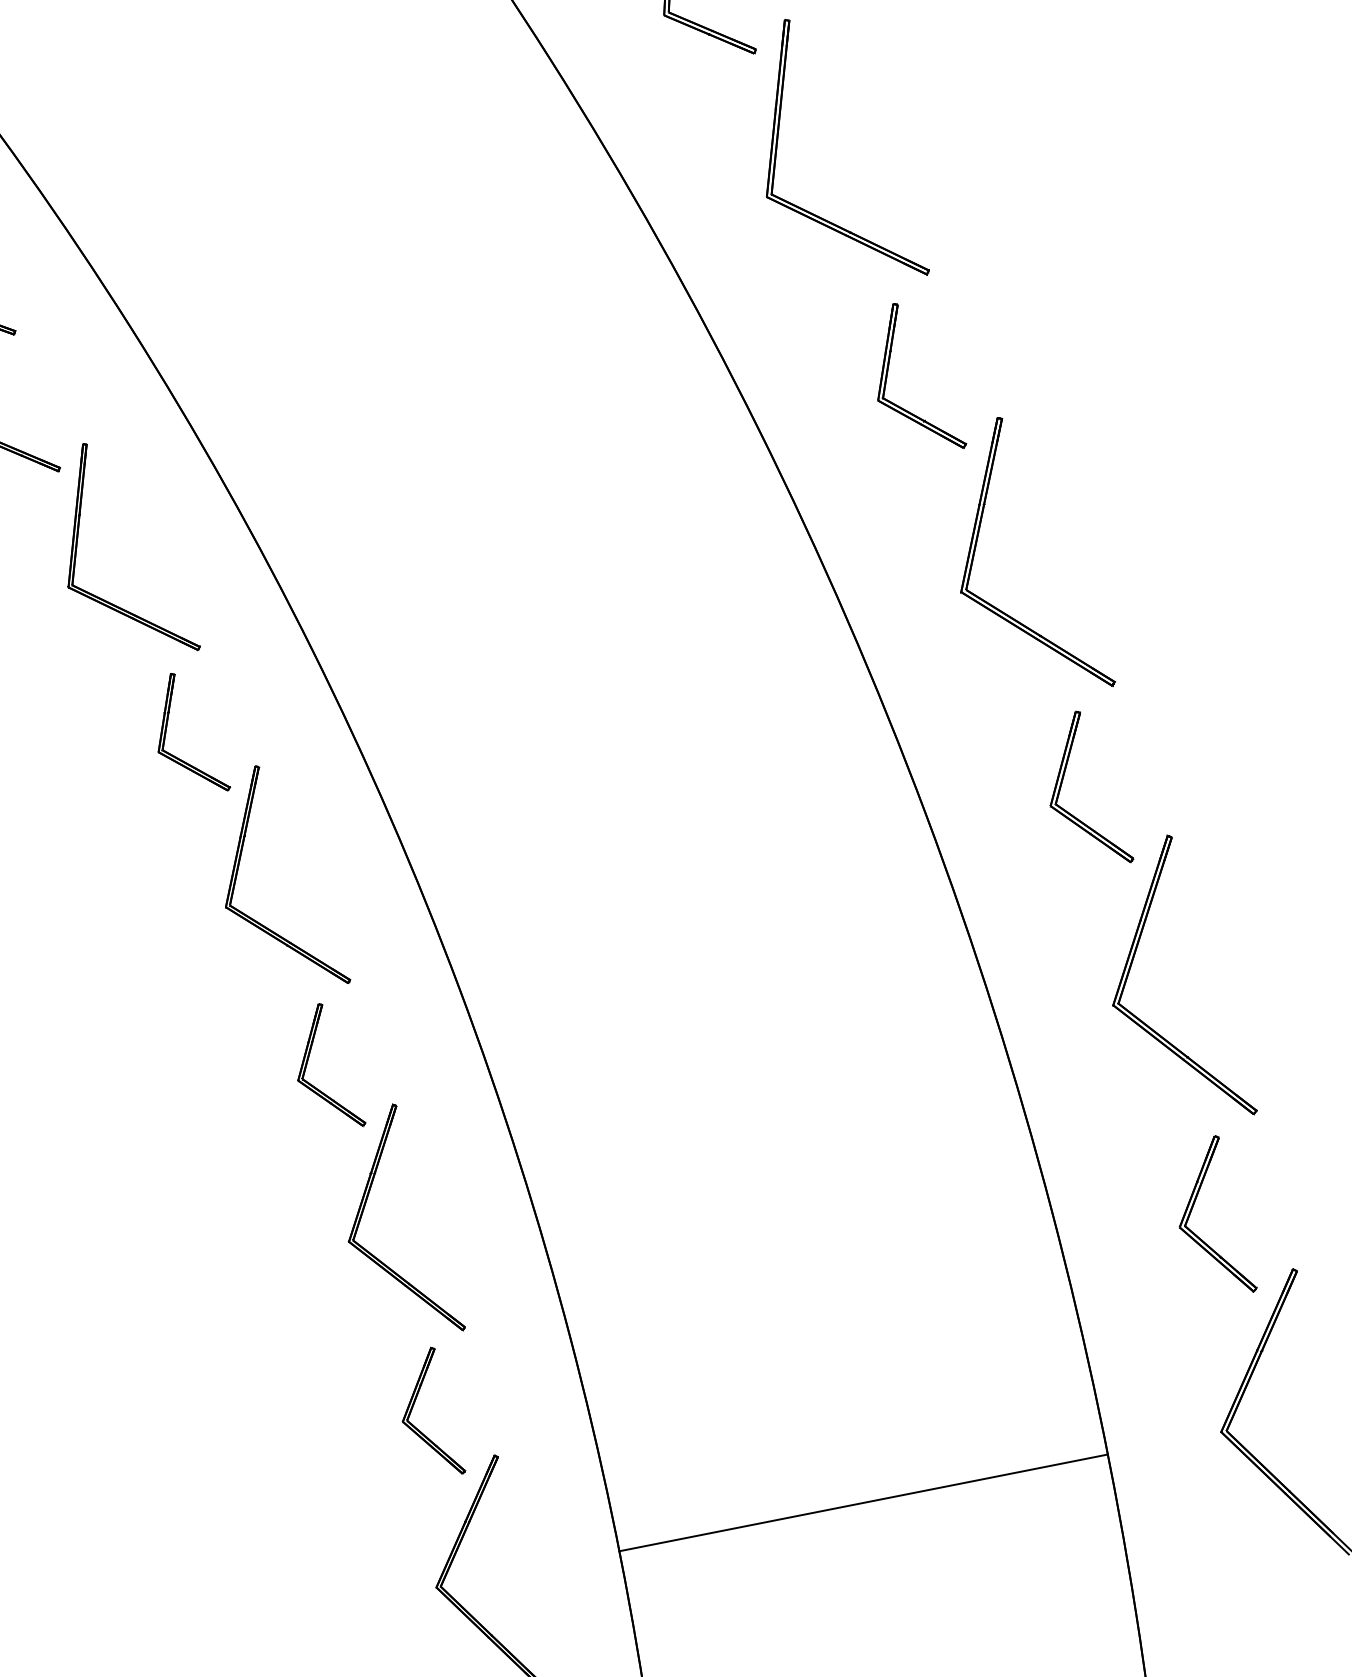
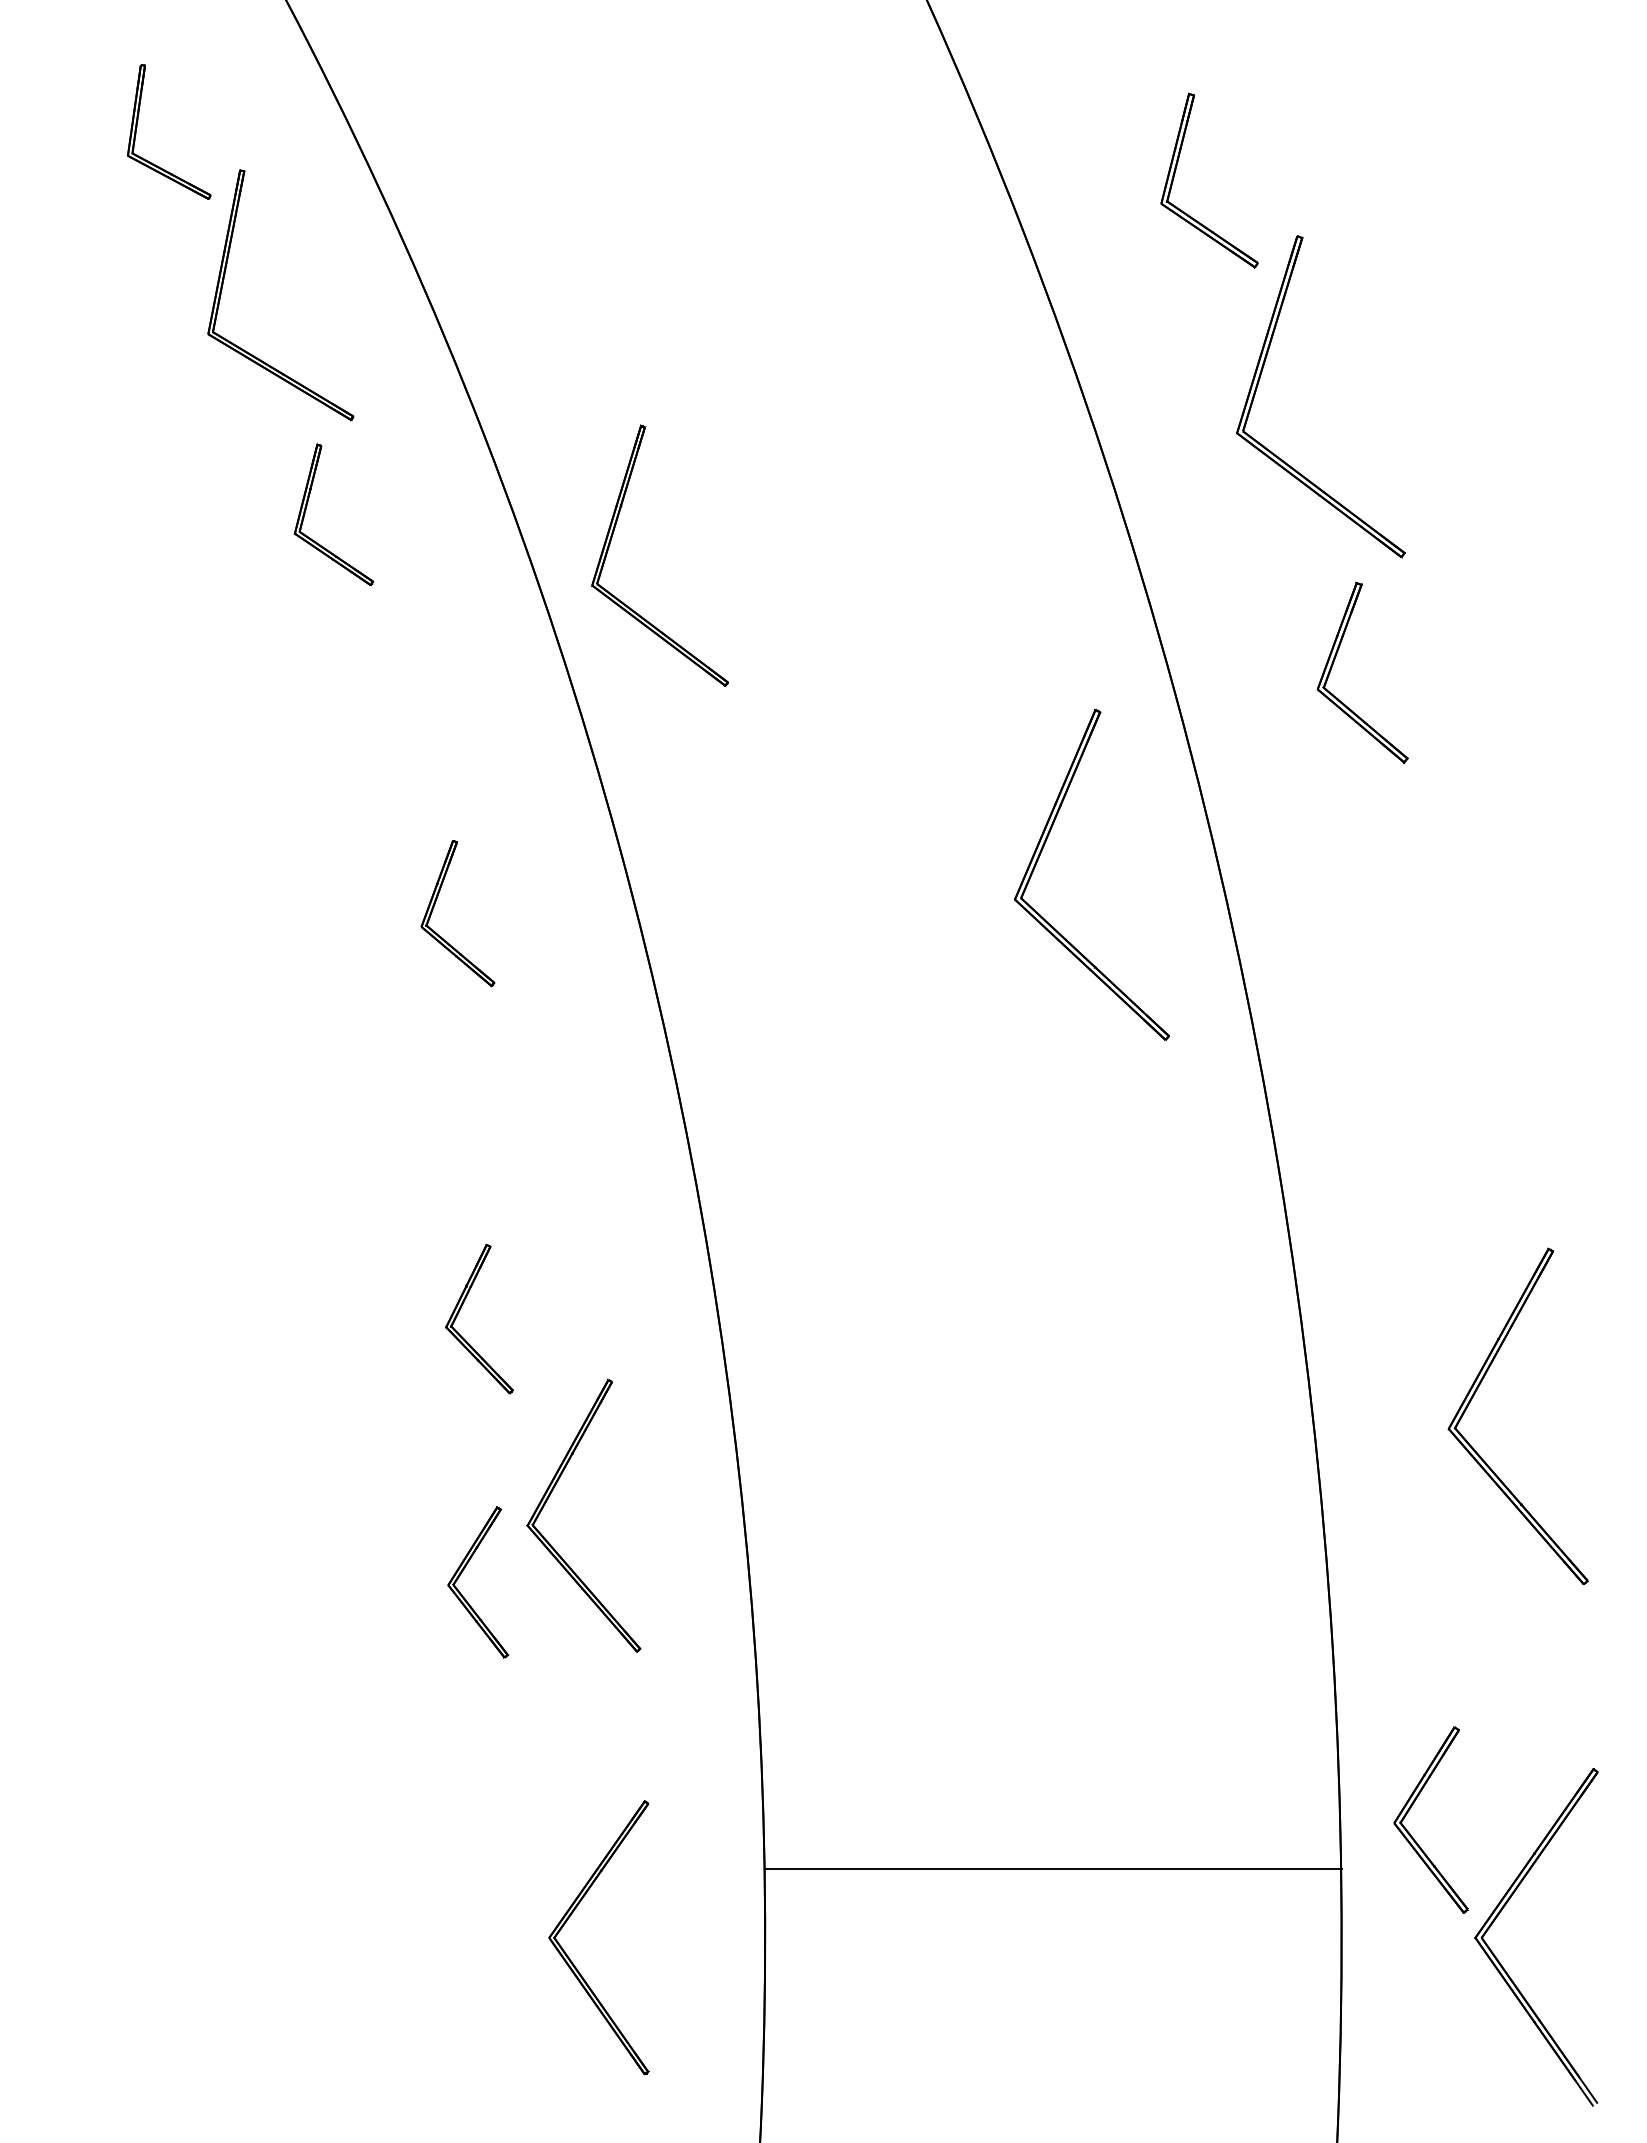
part: (77, 546) -> (611, 541), moved
part: (976, 546) -> (1042, 851), moved
part: (1062, 784) -> (1440, 1166), removed
part: (238, 870) -> (485, 1079), removed
part: (308, 1062) -> (461, 1308), moved
part: (1192, 1210) -> (1412, 1806), moved
part: (413, 1407) -> (463, 1571), moved
line: (863, 1502) -> (1053, 1868), moved

